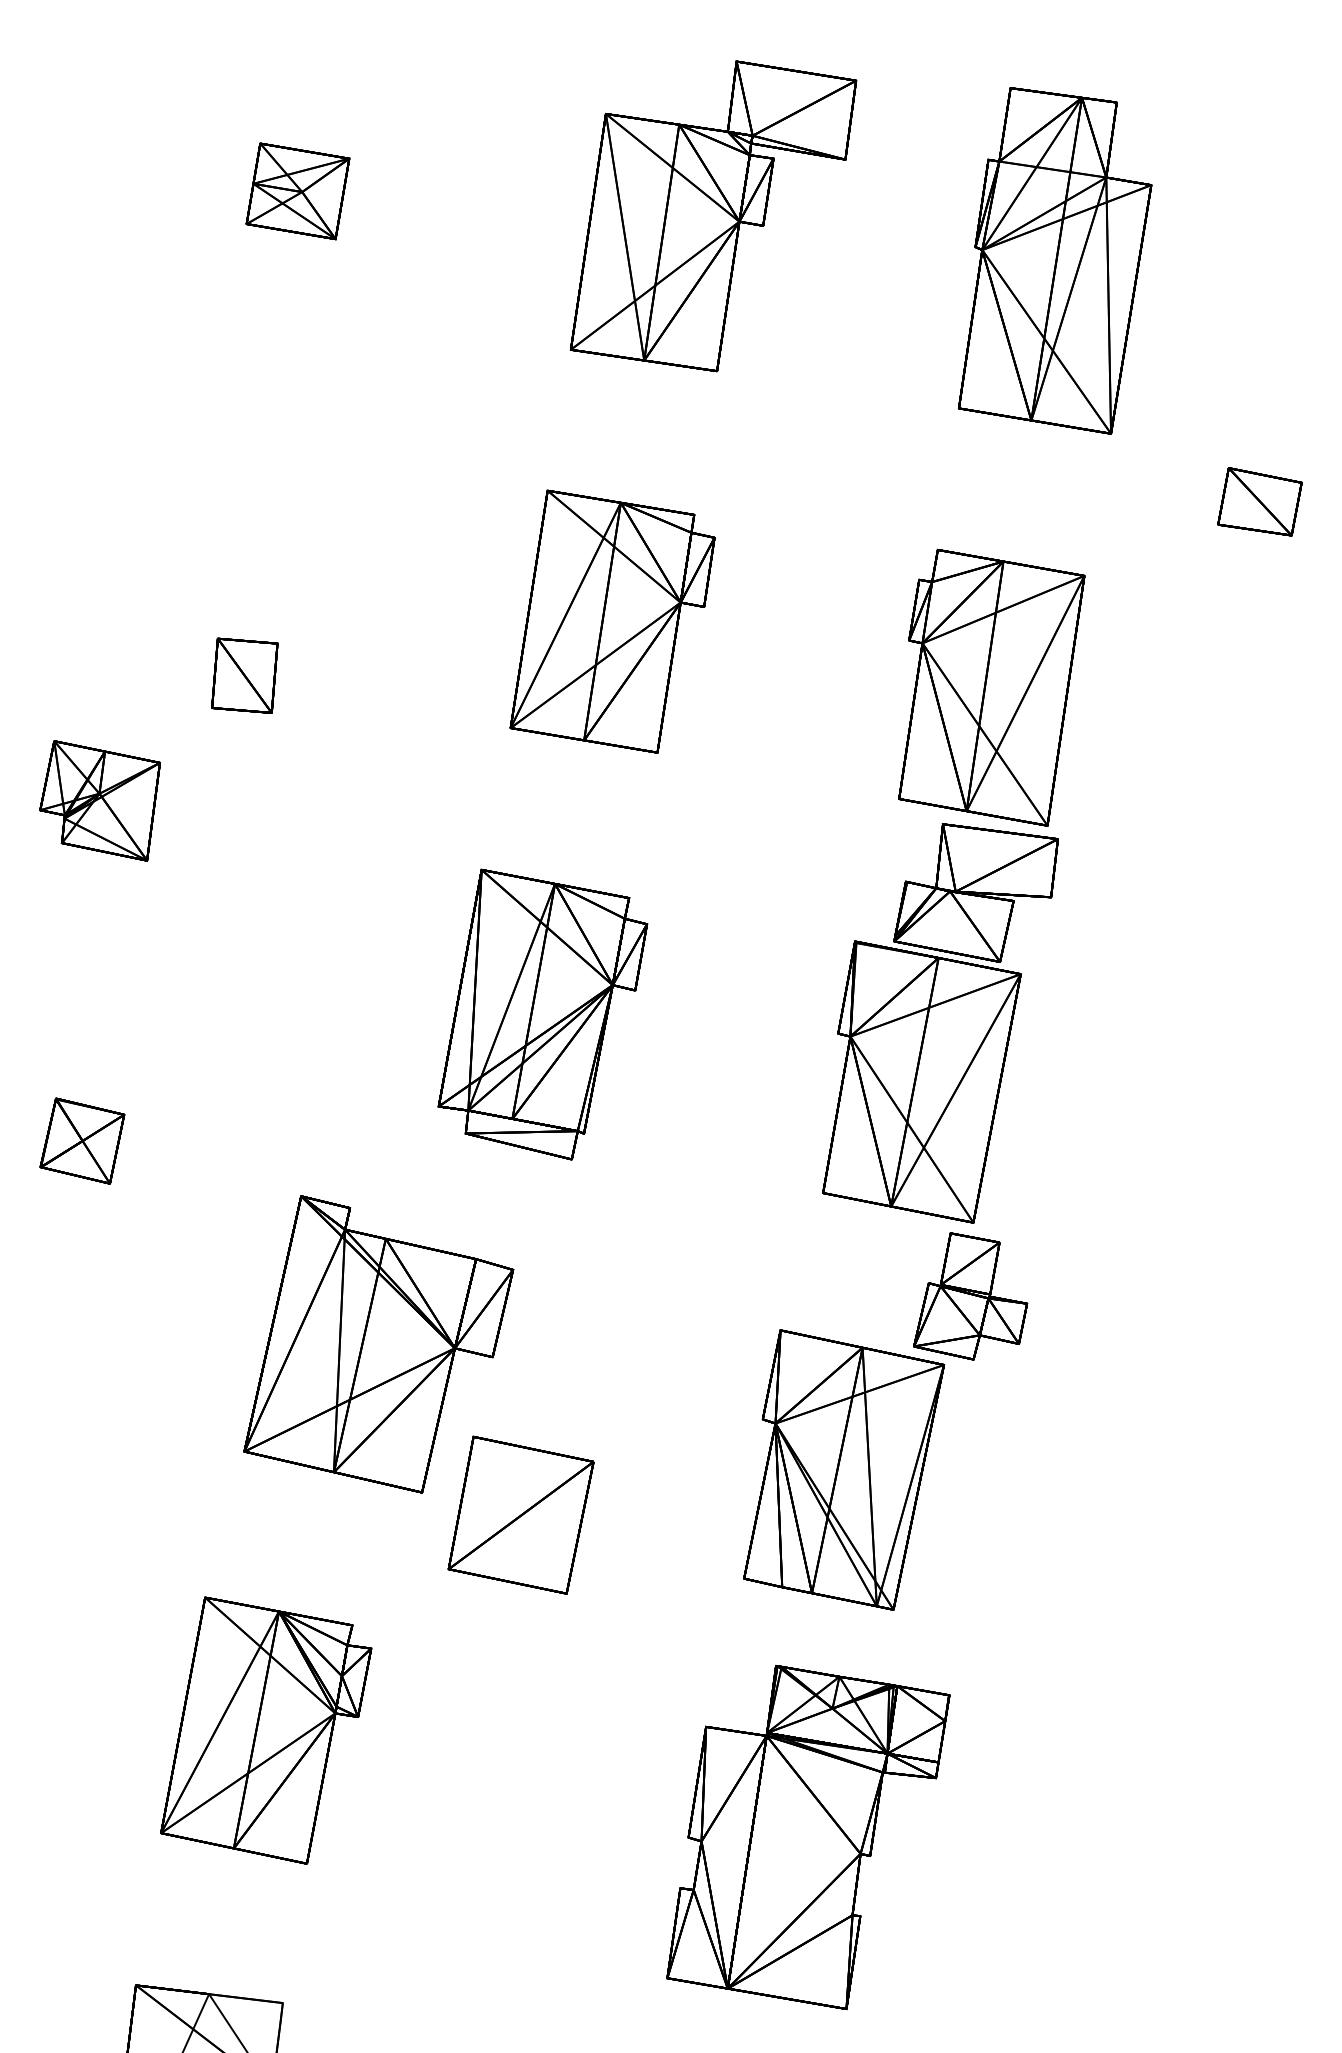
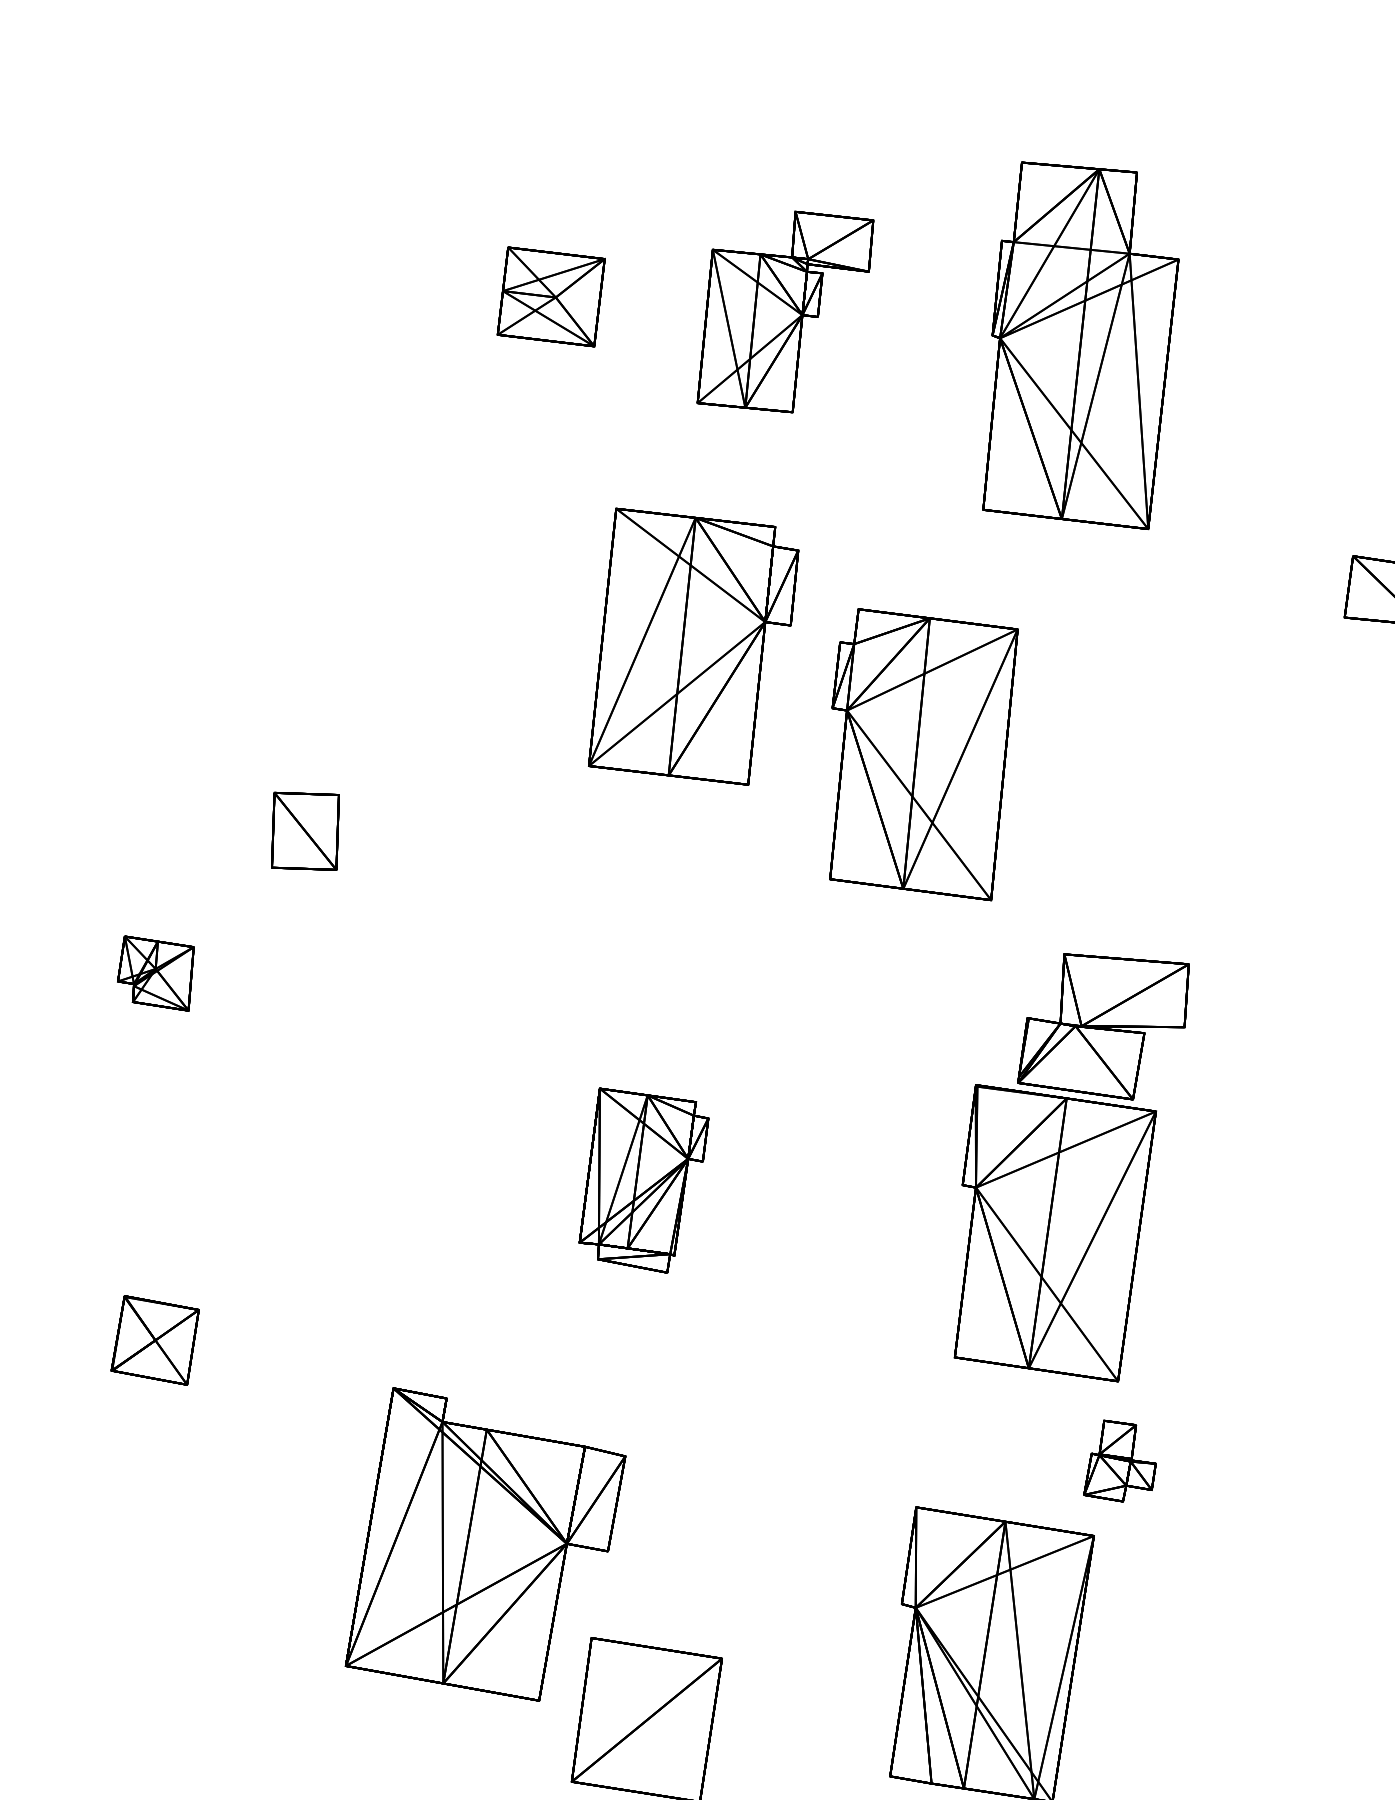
part: (297, 191) -> (550, 297), moved
part: (713, 216) -> (785, 312), size x0.6
part: (1055, 260) -> (1079, 345), moved
part: (612, 621) -> (692, 646), moved
part: (991, 687) -> (923, 754), moved
part: (99, 800) -> (155, 973), size x0.6
part: (542, 1014) -> (643, 1180), size x0.6
part: (970, 1296) -> (1118, 1460), size x0.6

